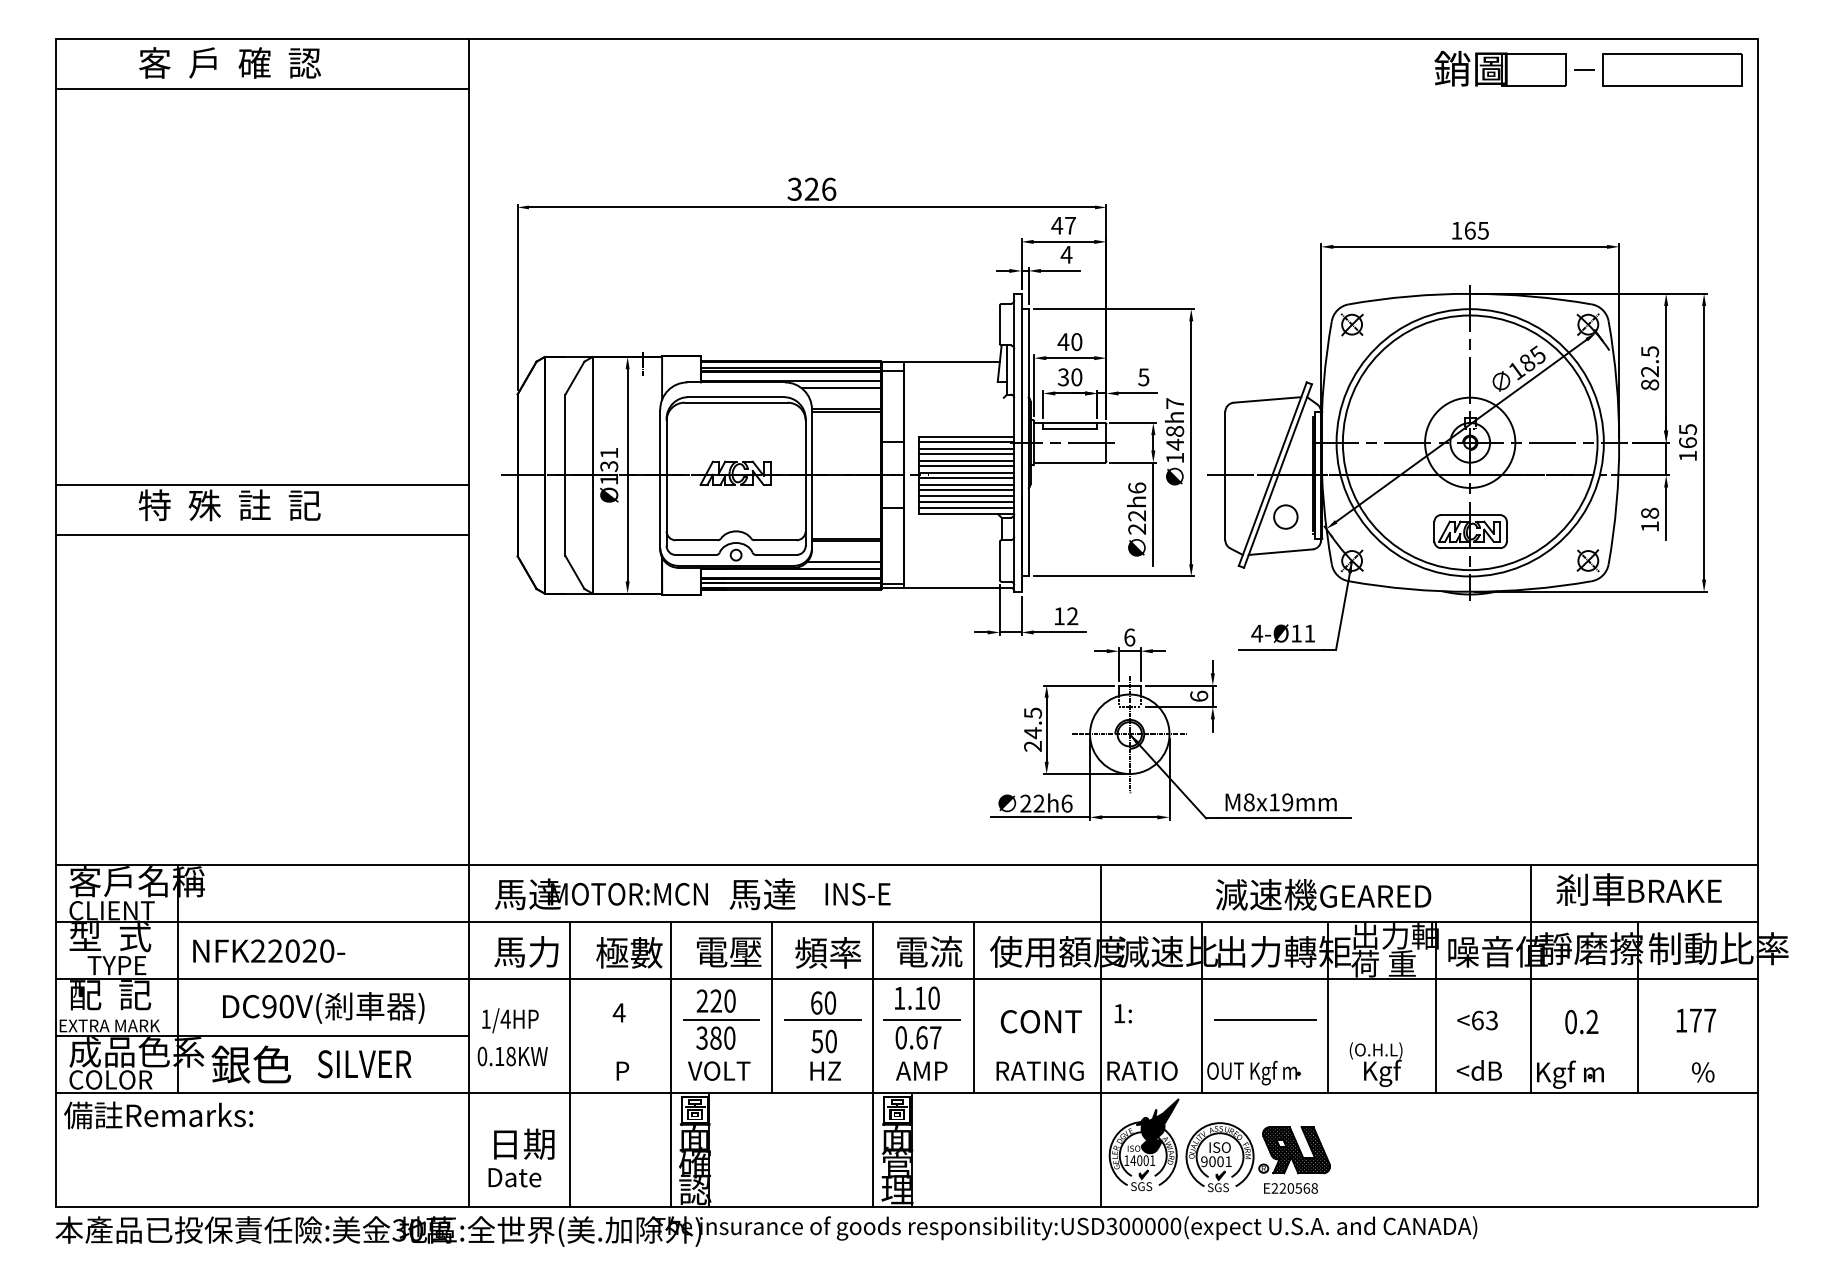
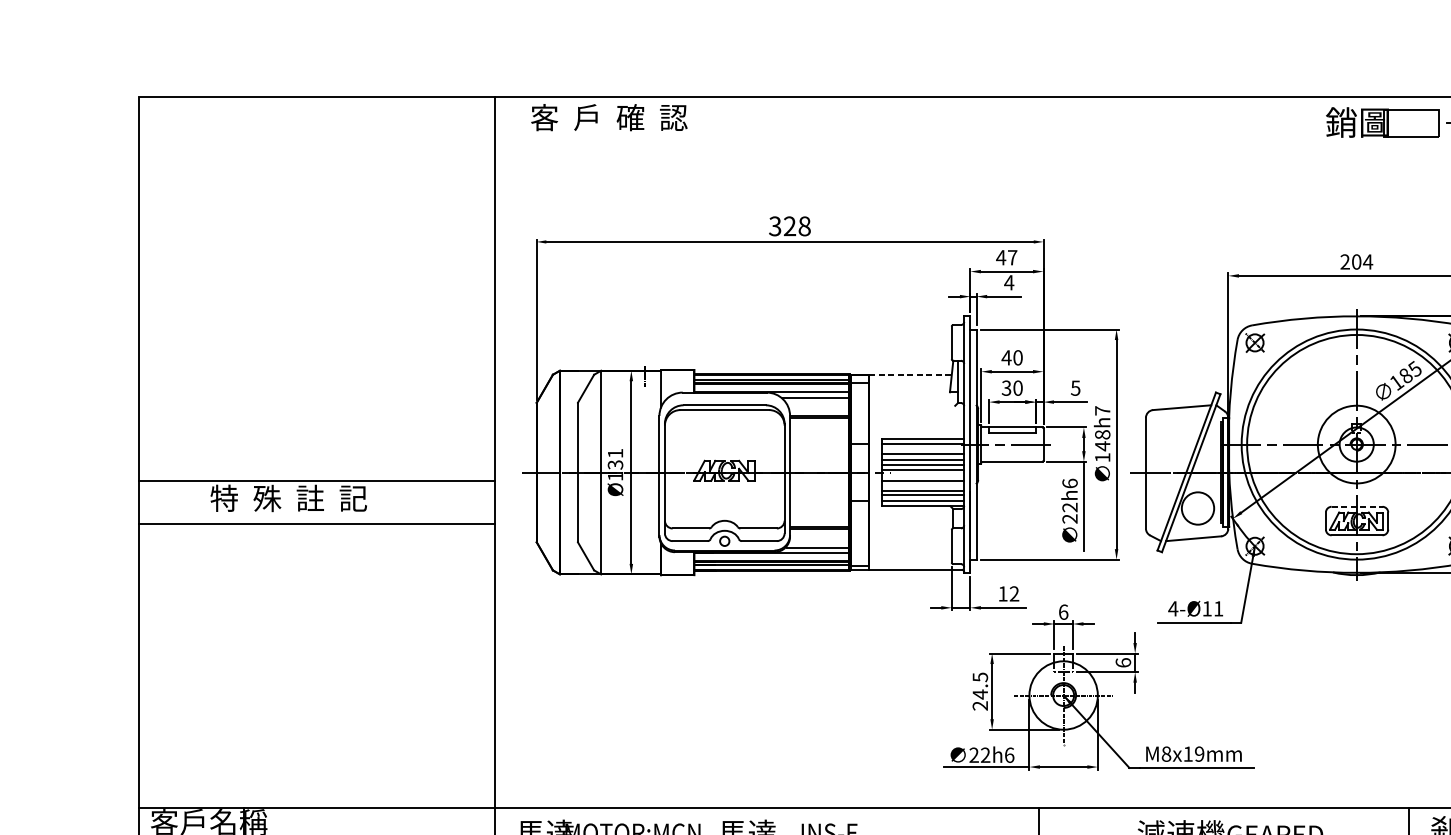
text: (229, 62) -> (608, 117), moved
line: (262, 89) -> (317, 140), removed
text: (829, 188) -> (805, 225), 326 -> 328
text: (1470, 230) -> (1356, 261), 165 -> 204
line: (951, 362) -> (910, 375), solid -> dashed
line: (966, 448) -> (923, 449), removed
line: (966, 478) -> (923, 475), removed
line: (966, 489) -> (923, 484), removed
line: (1470, 515) -> (1356, 507), solid -> dashed
circle: (1285, 516) -> (1197, 508), size x1.6

